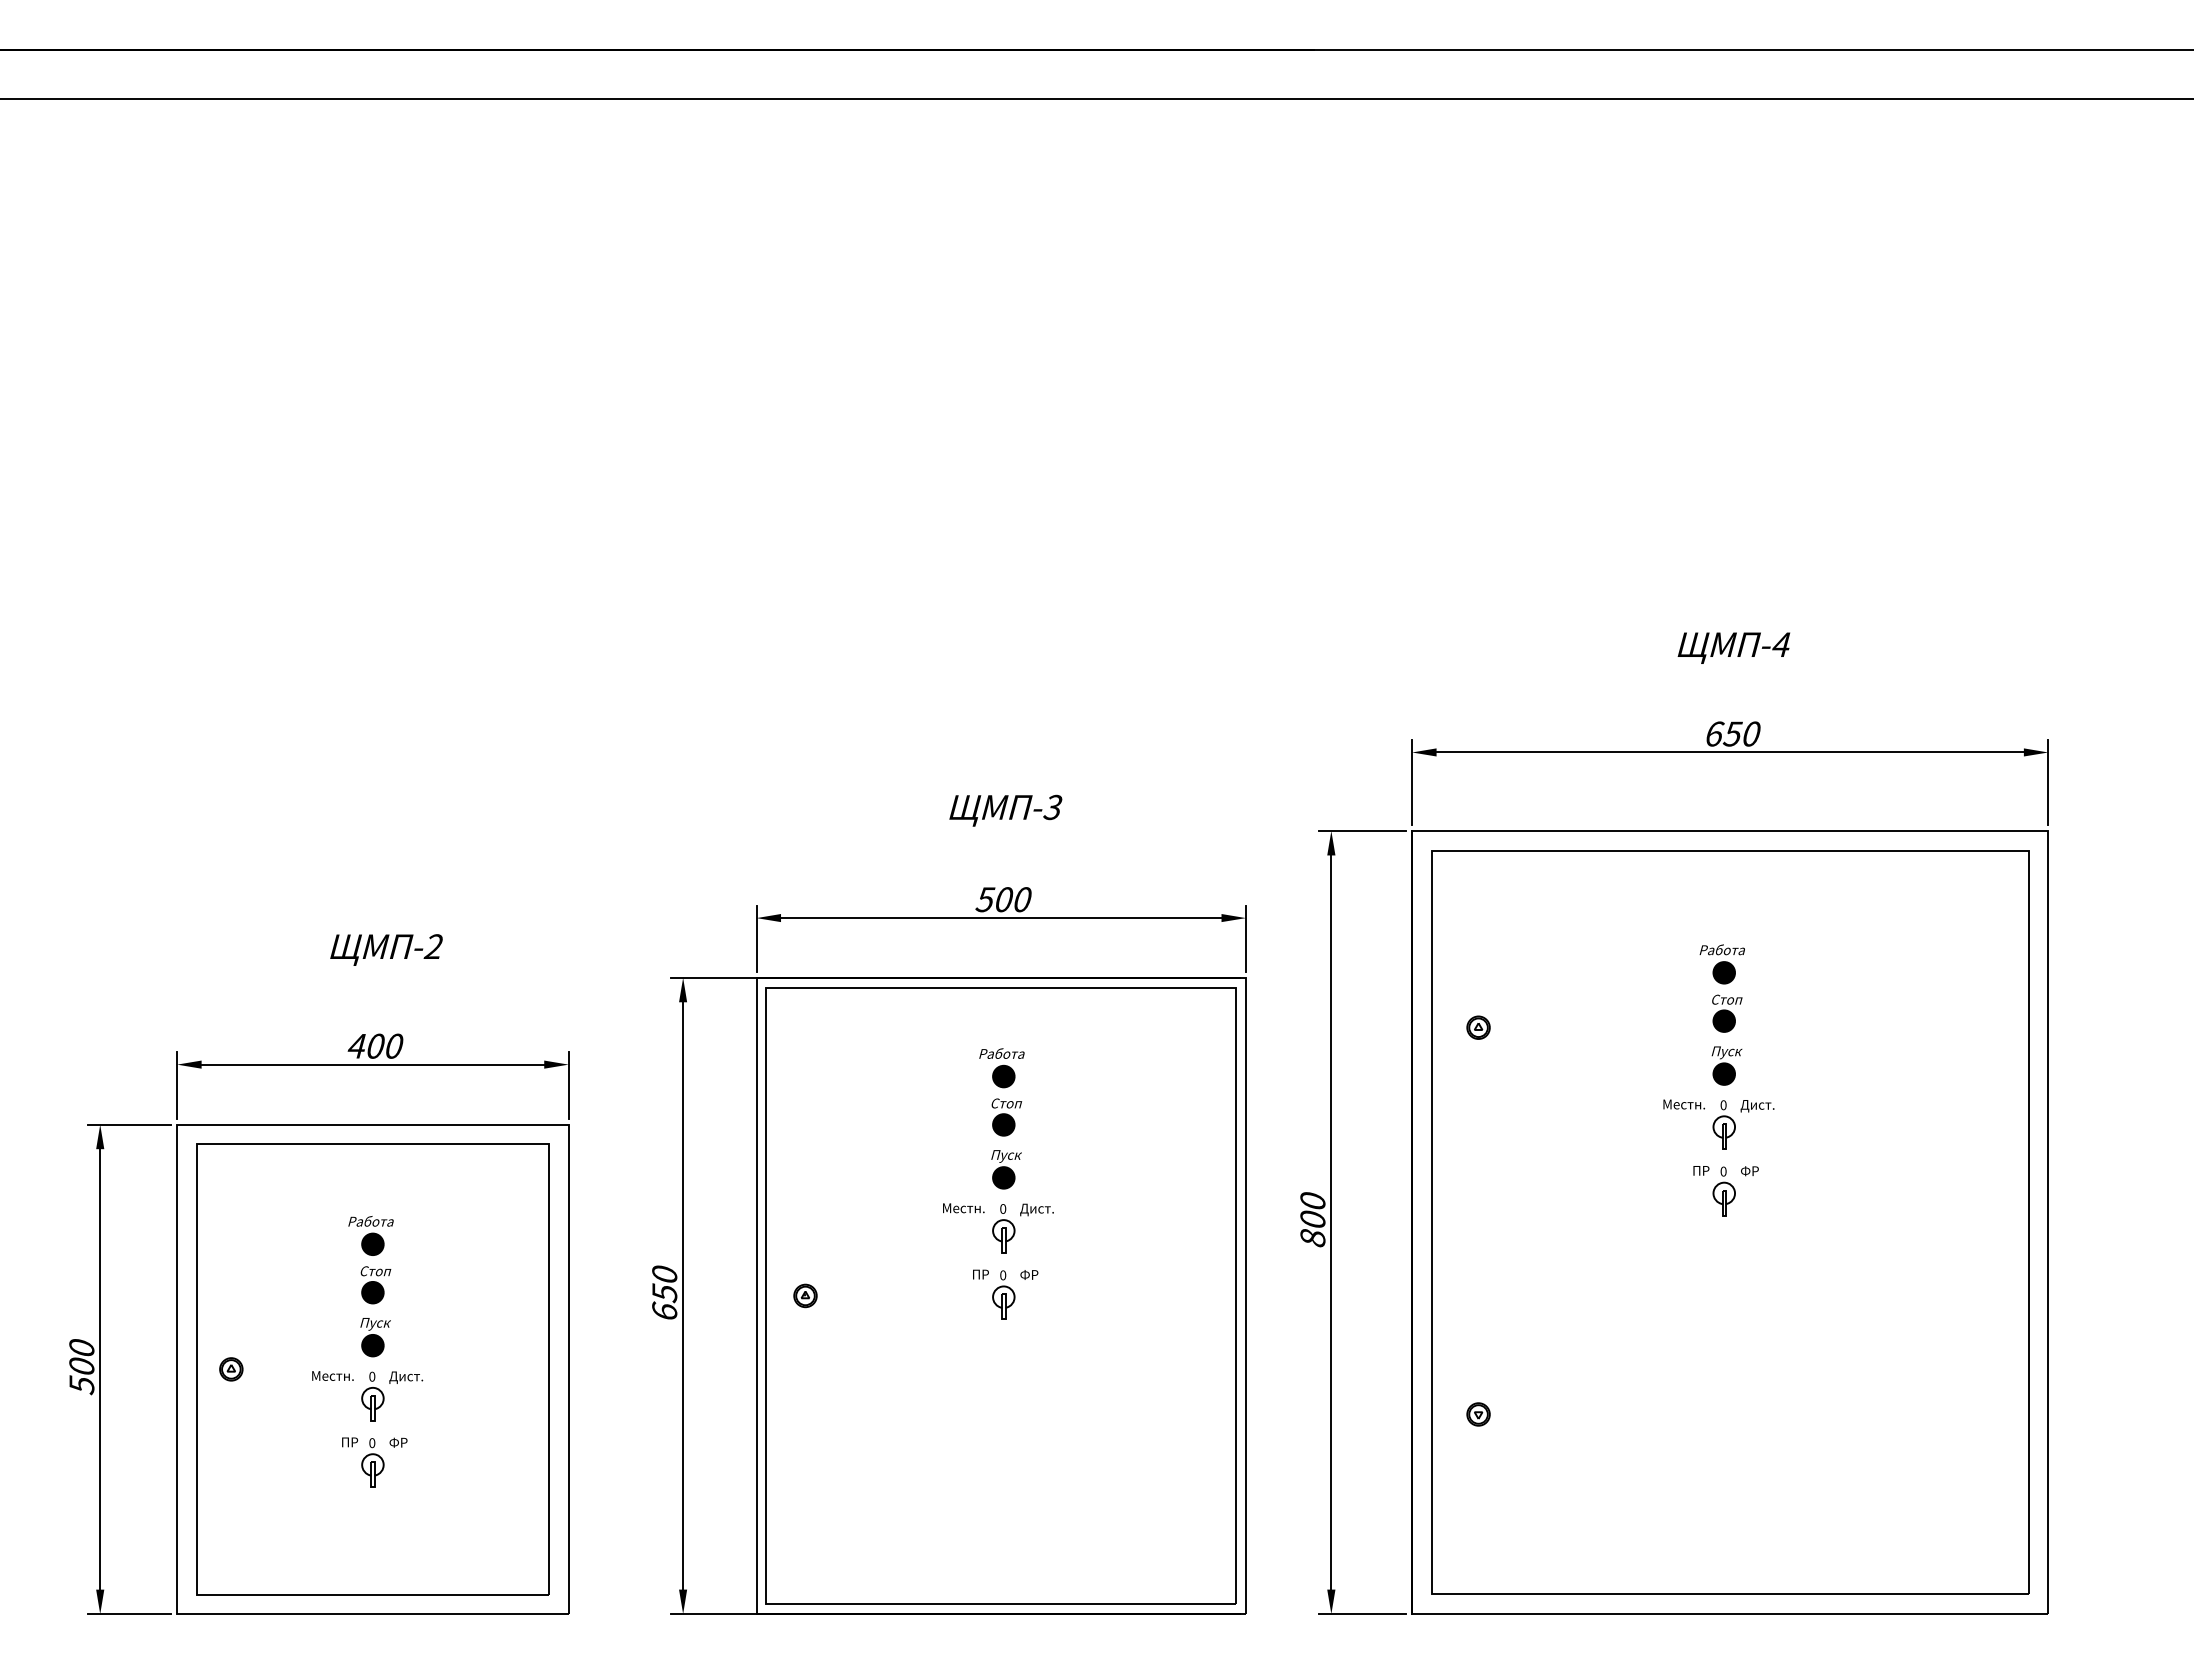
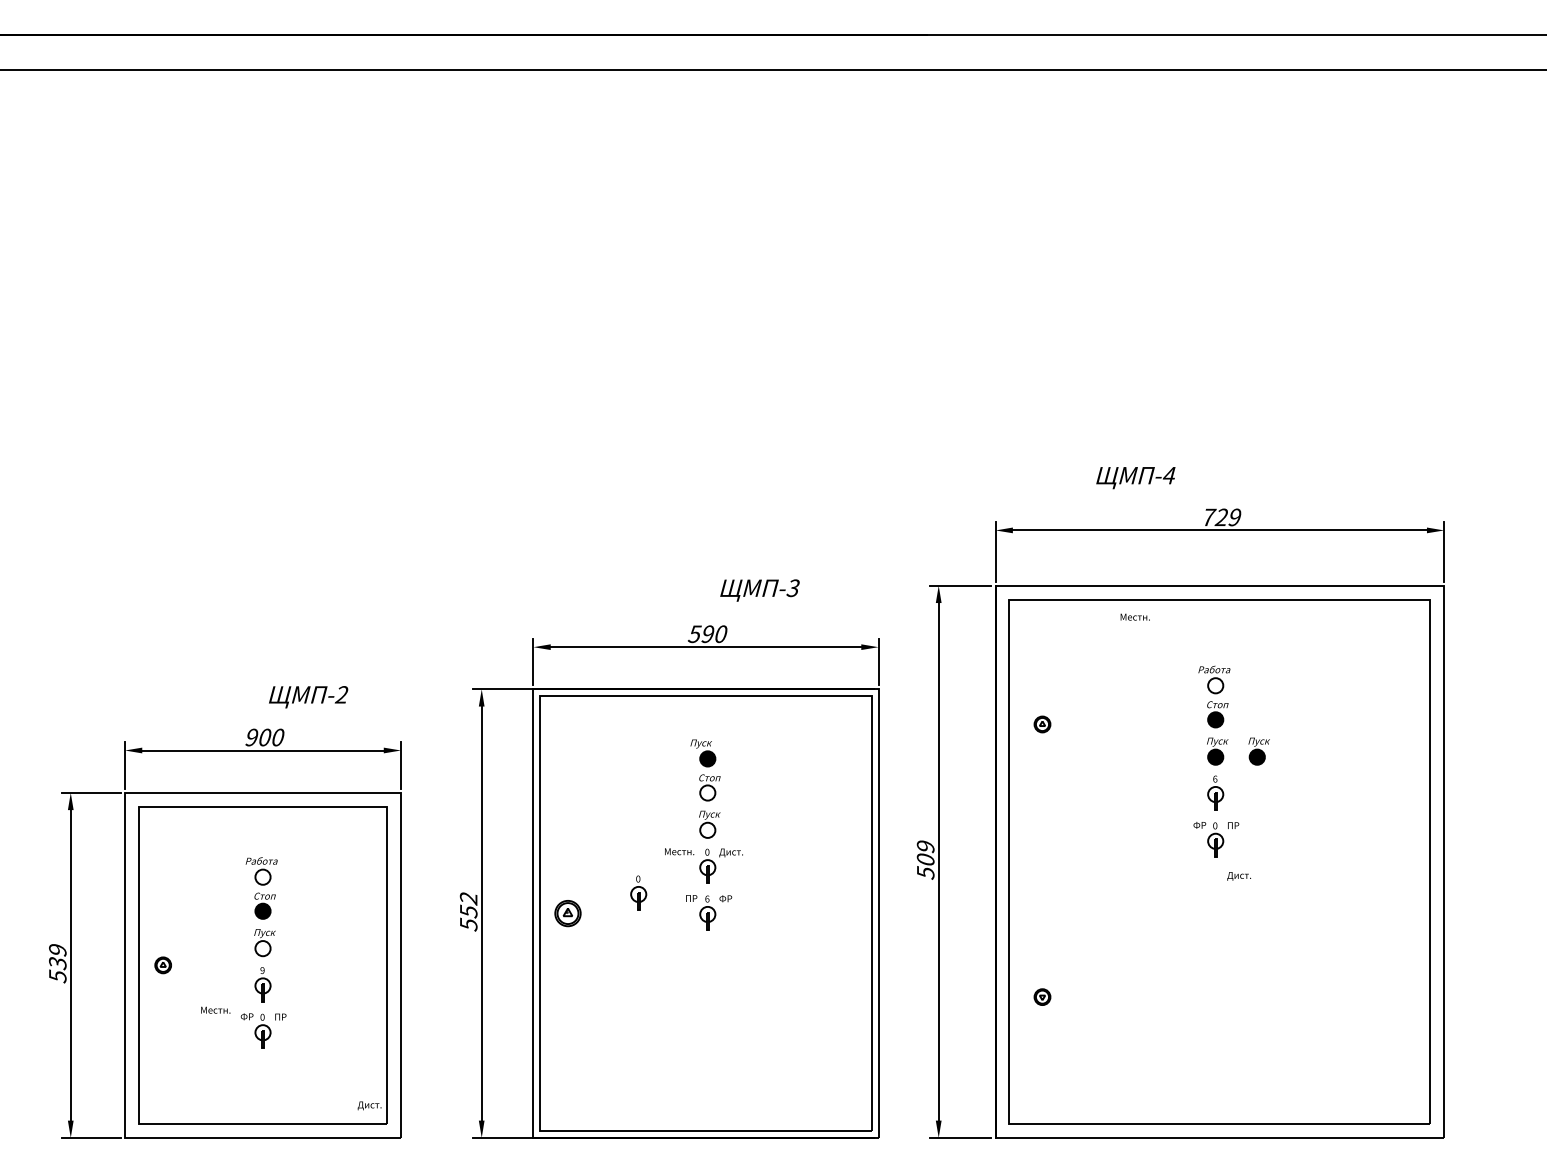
text: (1733, 647) -> (1135, 477), moved
text: (1733, 733) -> (1222, 517), 650 -> 729
text: (1005, 810) -> (759, 590), moved
text: (1003, 899) -> (707, 634), 500 -> 590
text: (386, 949) -> (308, 696), moved
fill: (1724, 972) -> (1215, 685), removed
text: (356, 1045) -> (251, 737), 400 -> 900
text: (1002, 1054) -> (706, 743), Работа -> Пуск
part: (1785, 1065) -> (1258, 751), added
text: (1683, 1104) -> (1134, 617), moved
text: (1723, 1104) -> (1215, 778), 0 -> 6
text: (1757, 1106) -> (1239, 876), moved
fill: (1003, 1124) -> (707, 792), removed
text: (1701, 1170) -> (1199, 825), ПР -> ФР
text: (1749, 1171) -> (1233, 825), ФР -> ПР
fill: (1003, 1177) -> (707, 830), removed
text: (1312, 1220) -> (925, 860), 800 -> 509
fill: (372, 1244) -> (262, 877), removed
part: (905, 1266) -> (638, 892), added
text: (1003, 1275) -> (707, 899), 0 -> 6
text: (664, 1293) -> (468, 911), 650 -> 552
part: (805, 1295) -> (567, 913), size x1.6
fill: (372, 1345) -> (262, 948), removed
text: (81, 1357) -> (57, 956), 500 -> 539
text: (332, 1375) -> (215, 1009), moved
text: (372, 1376) -> (262, 970), 0 -> 9
text: (406, 1377) -> (369, 1105), moved
text: (350, 1442) -> (247, 1016), ПР -> ФР
text: (398, 1442) -> (281, 1016), ФР -> ПР

